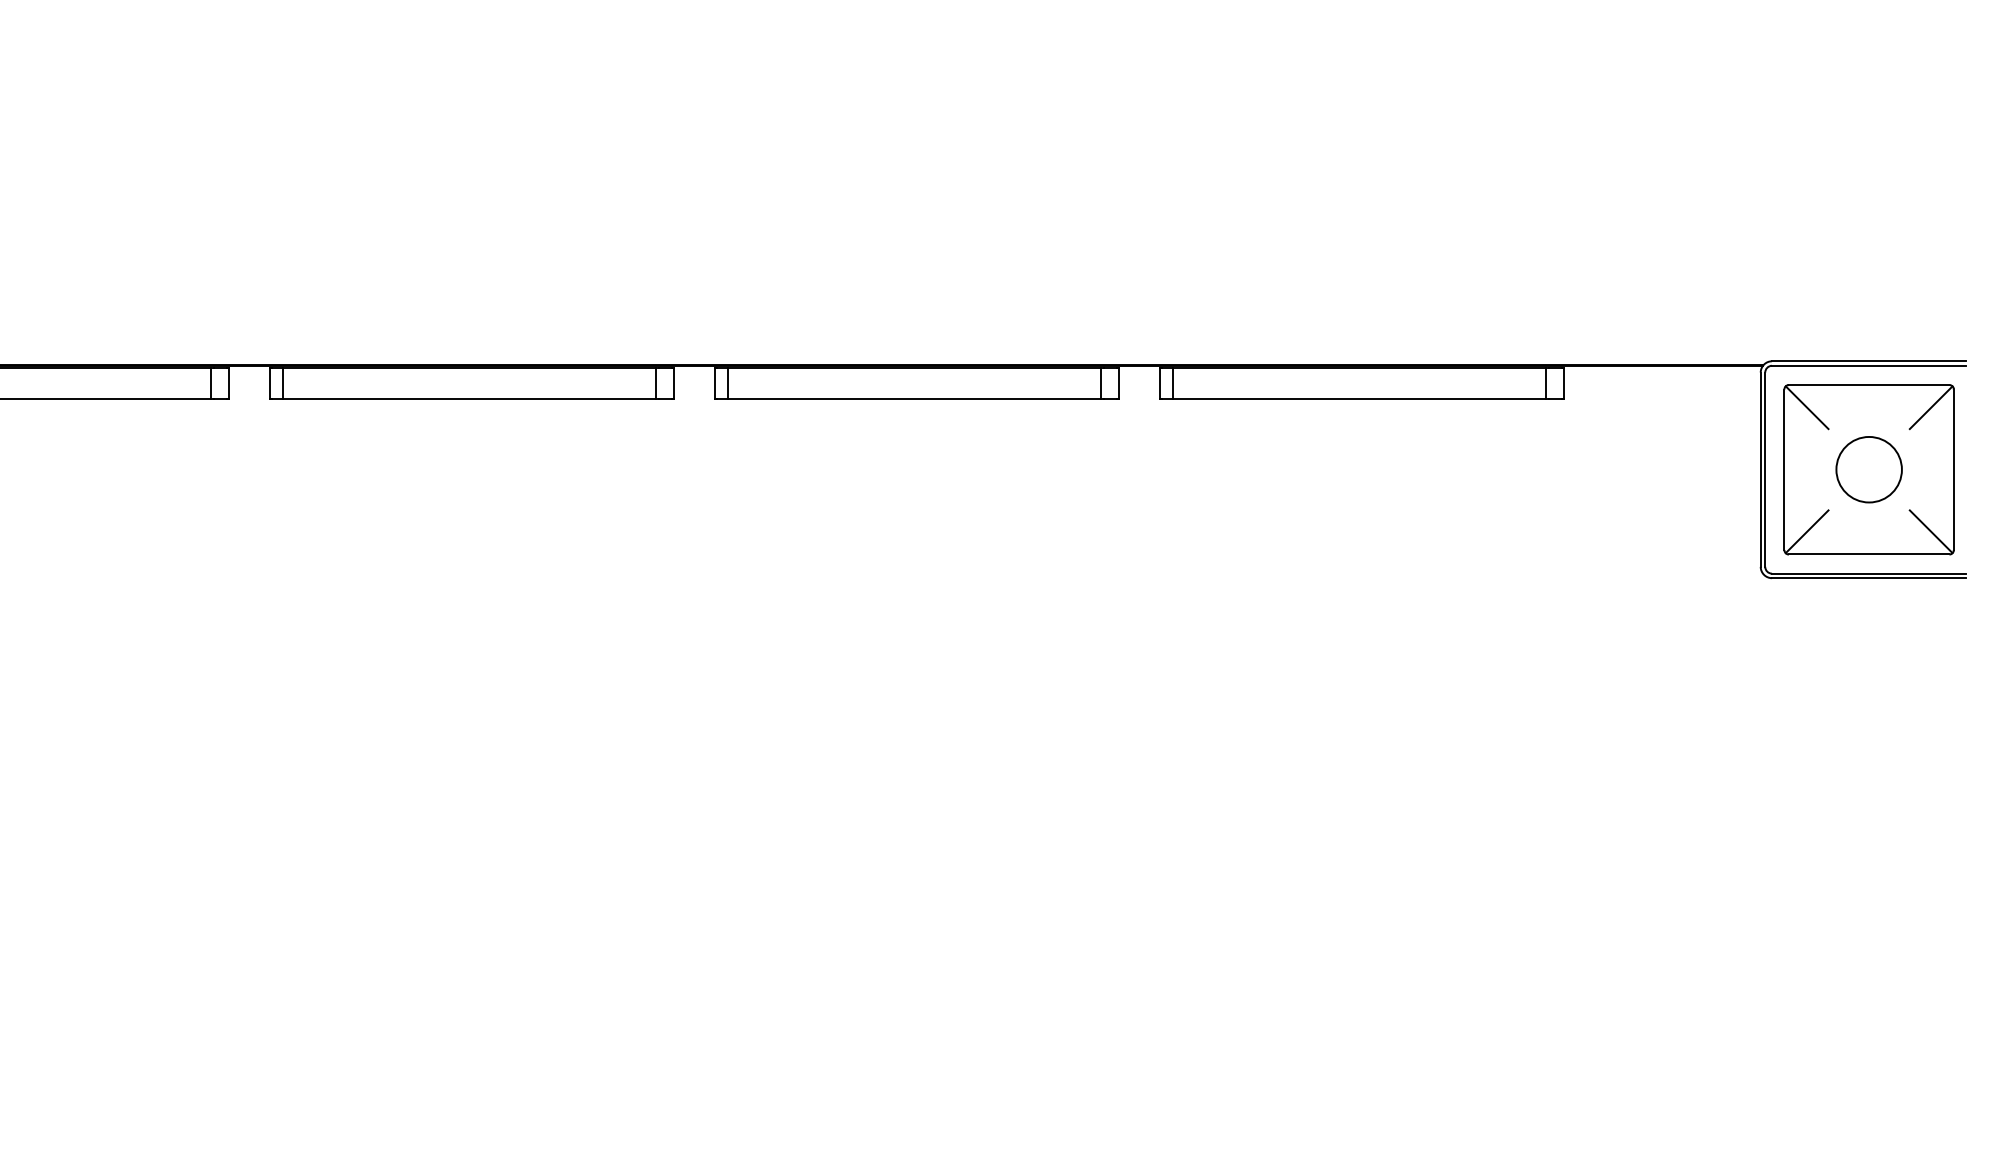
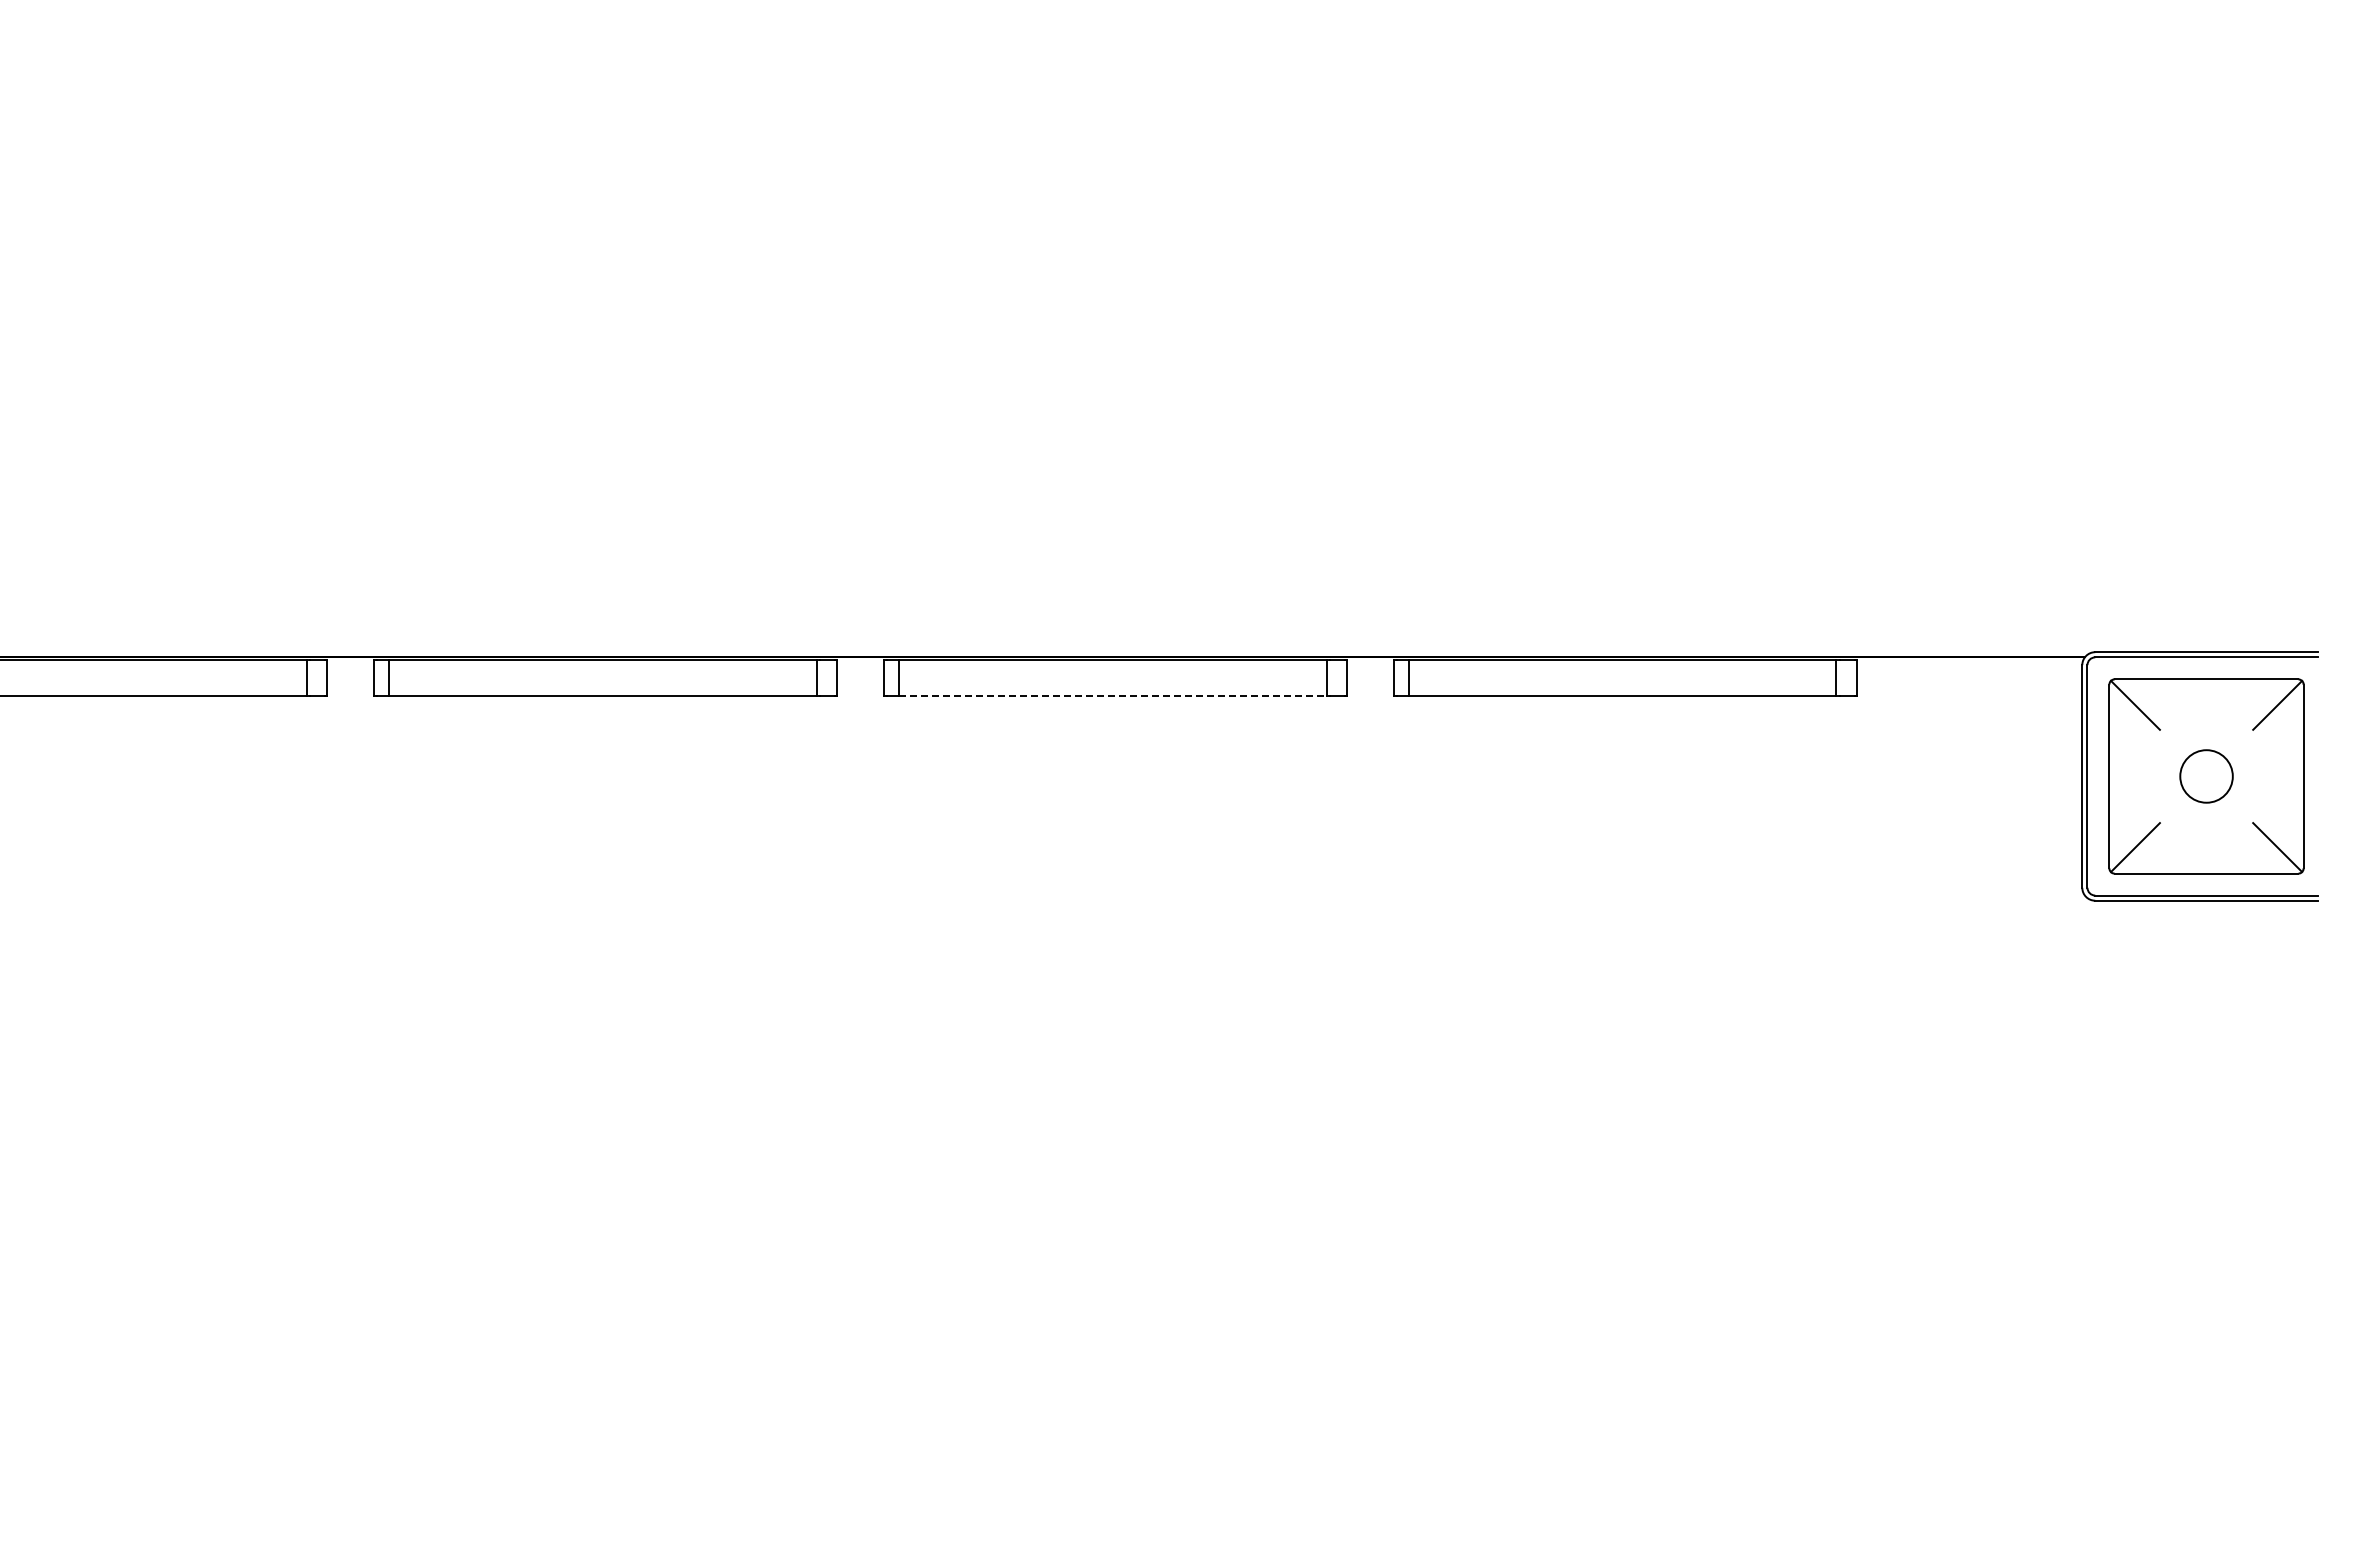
line: (915, 399) -> (1113, 695), solid -> dashed
circle: (1869, 469) -> (2206, 776), size x0.7

